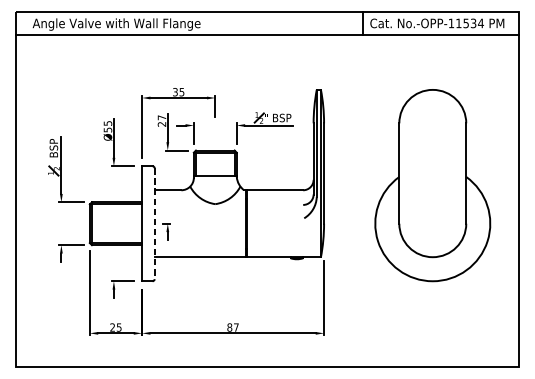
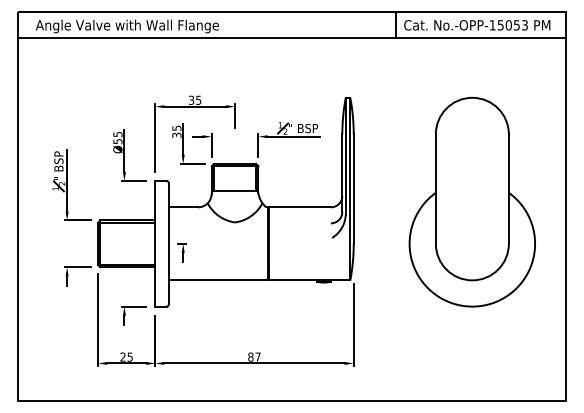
text: (469, 23) -> (512, 25), No.-OPP-11534 -> No.-OPP-15053
text: (161, 120) -> (176, 131), 27 -> 35
line: (154, 224) -> (168, 244), dashed -> solid

